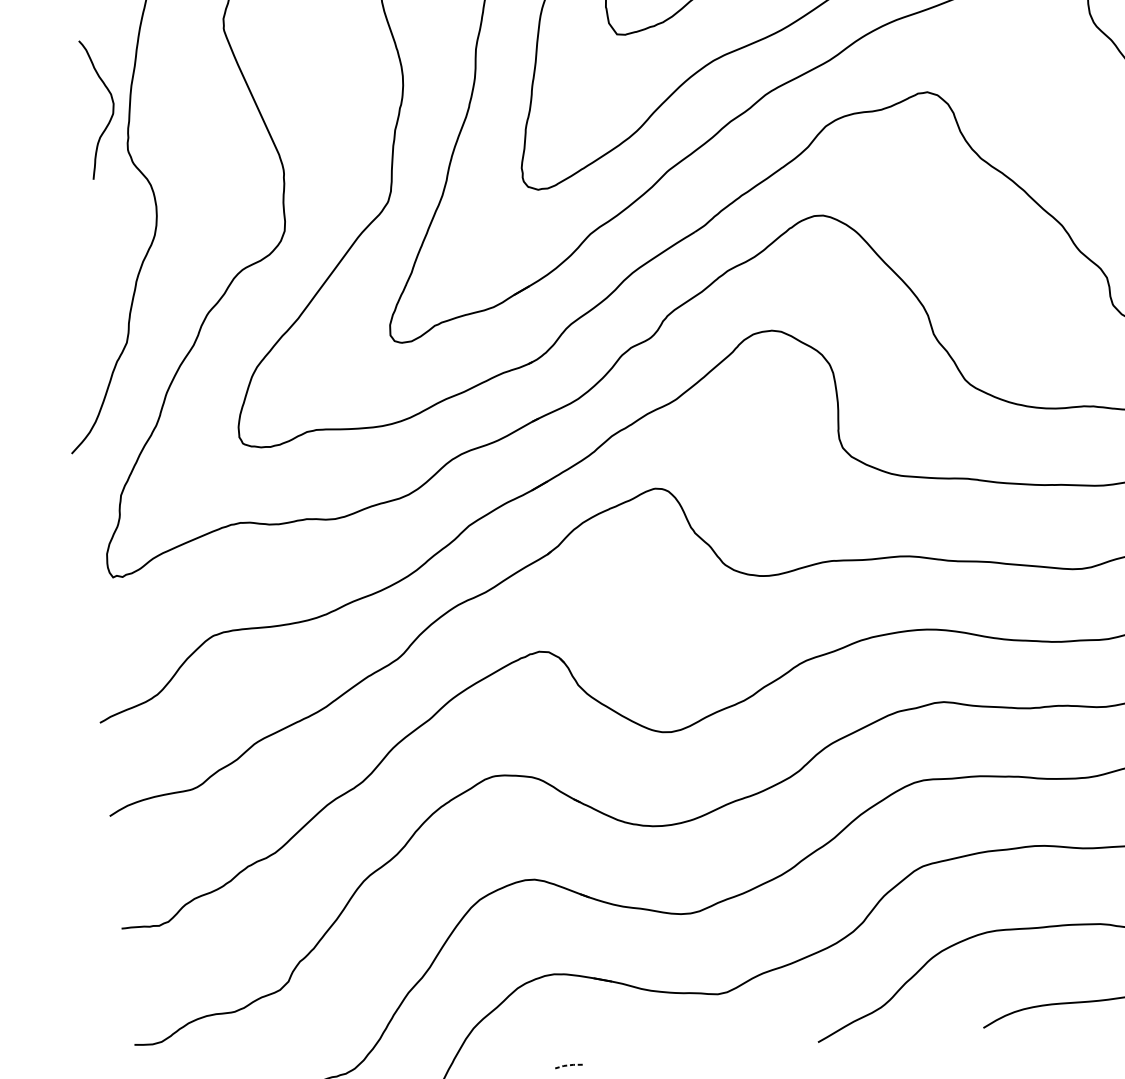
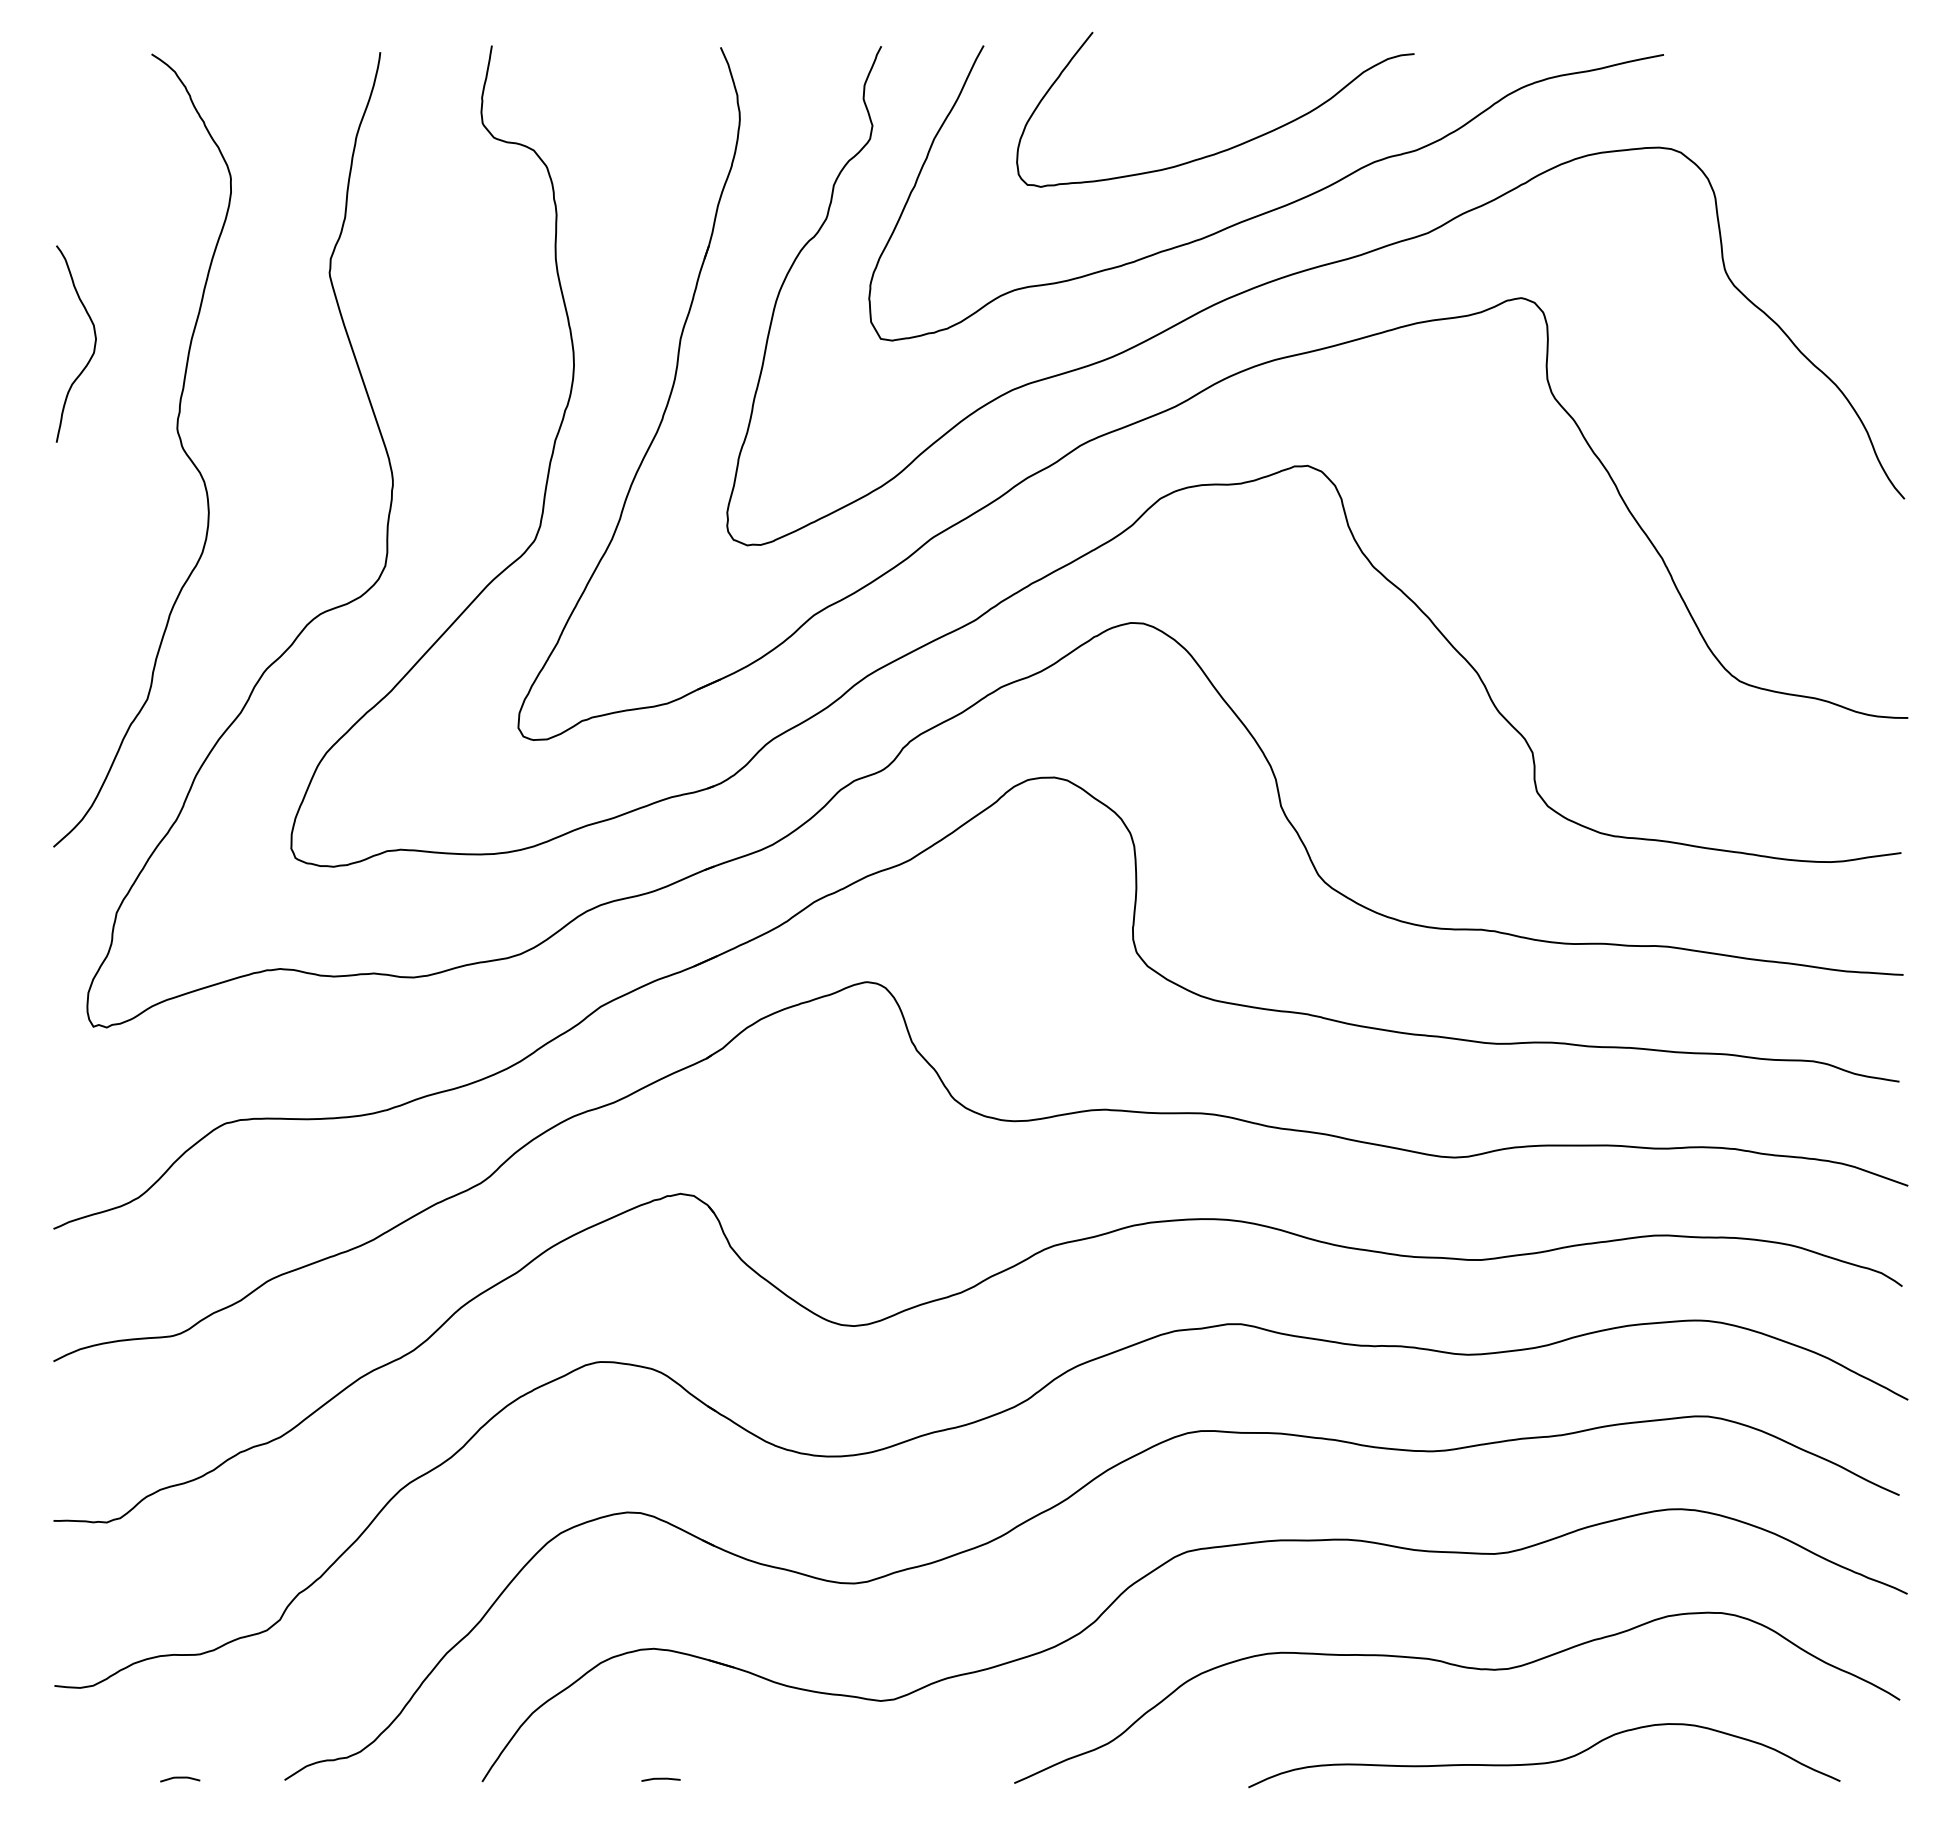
curve: (112, 109) -> (93, 347), moved
line: (568, 1065) -> (660, 1778), dashed -> solid

